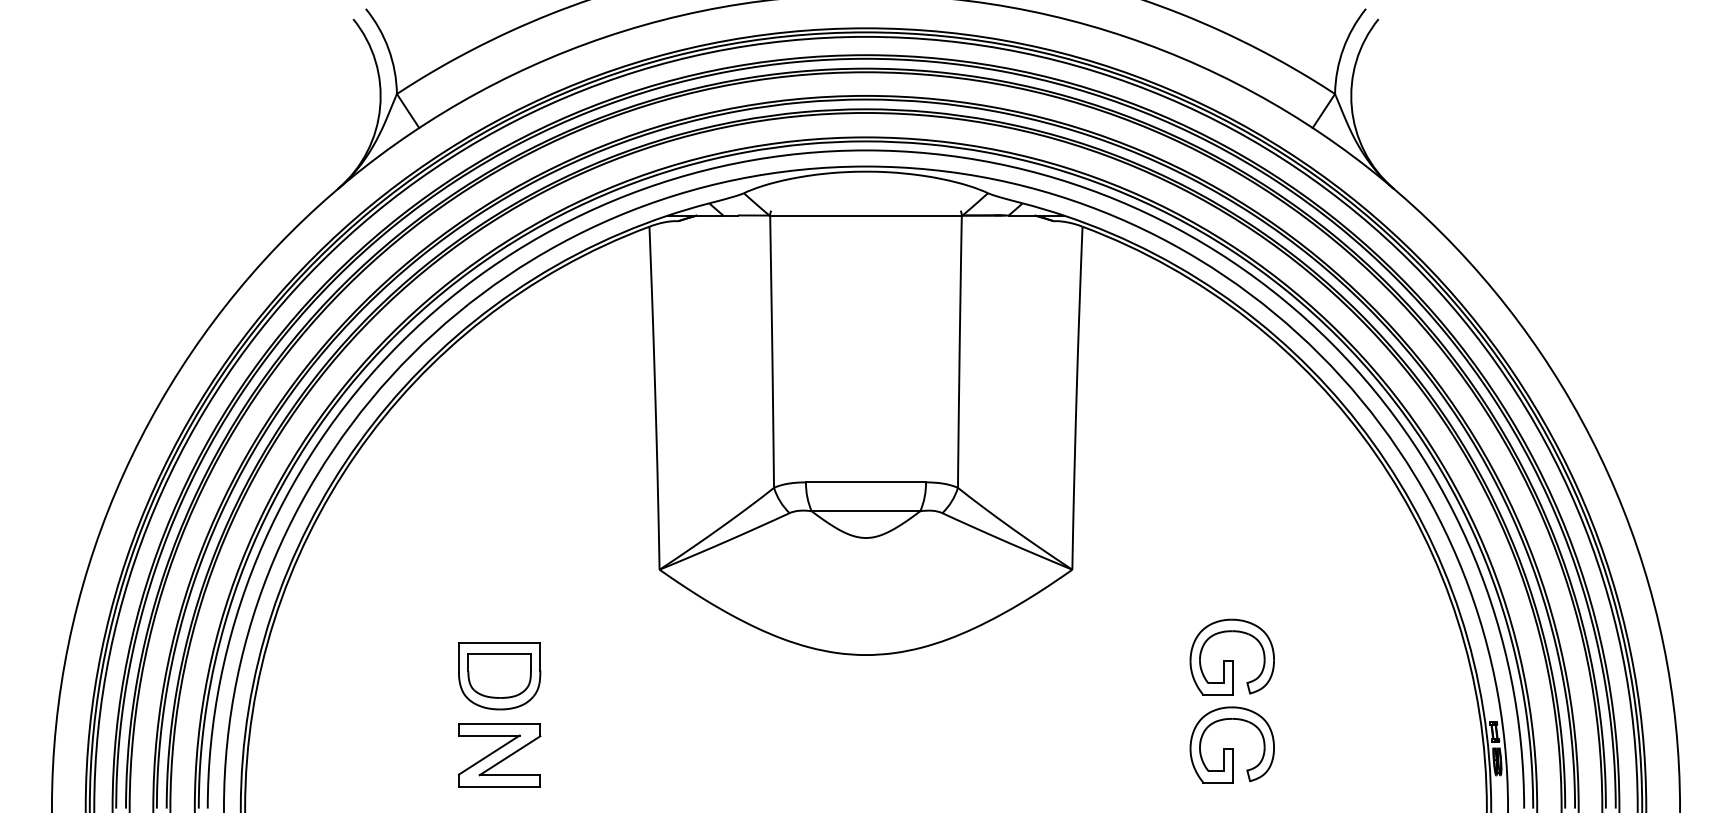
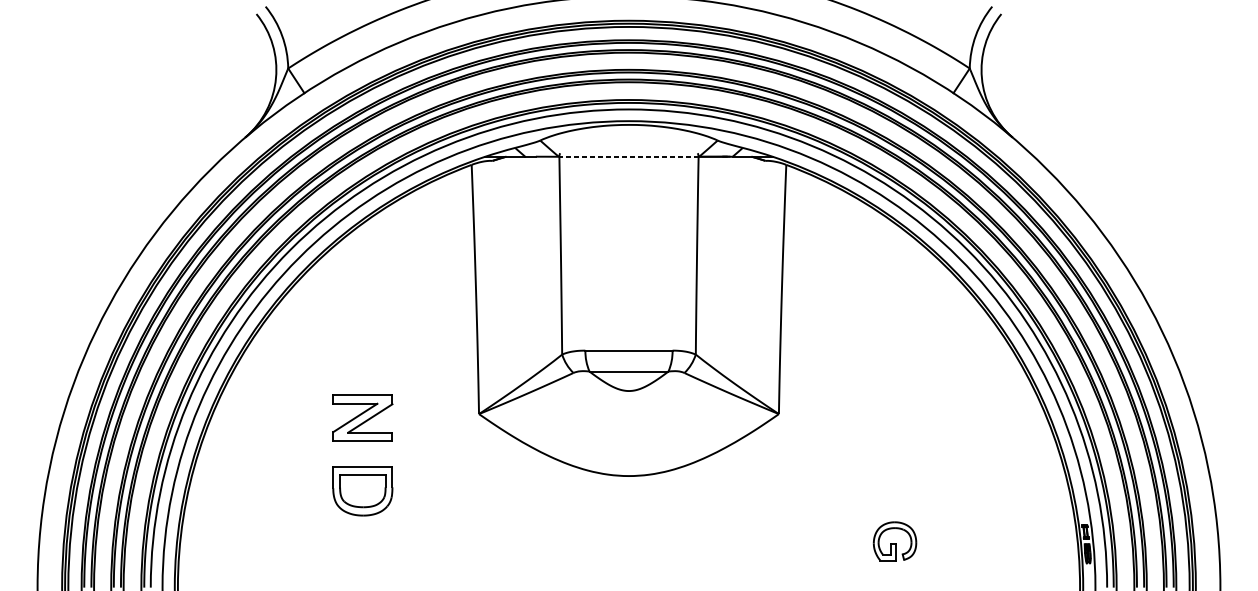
line: (866, 215) -> (629, 156), solid -> dashed
part: (1231, 656) -> (894, 477), removed
part: (1231, 744) -> (894, 541), size x0.7
part: (499, 755) -> (362, 418), moved

